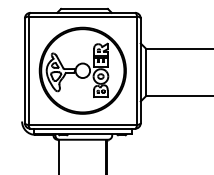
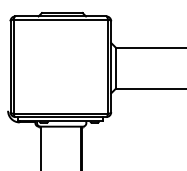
part: (82, 70) -> (60, 66), removed

